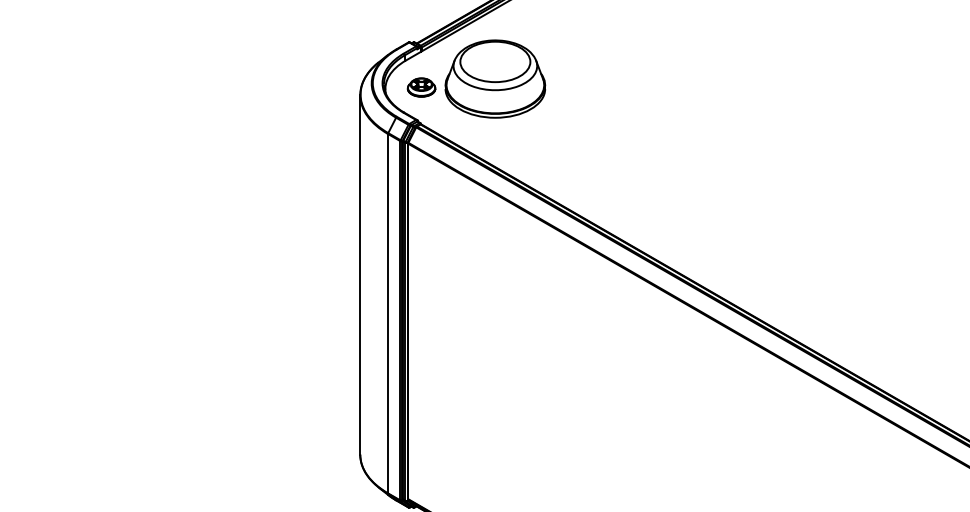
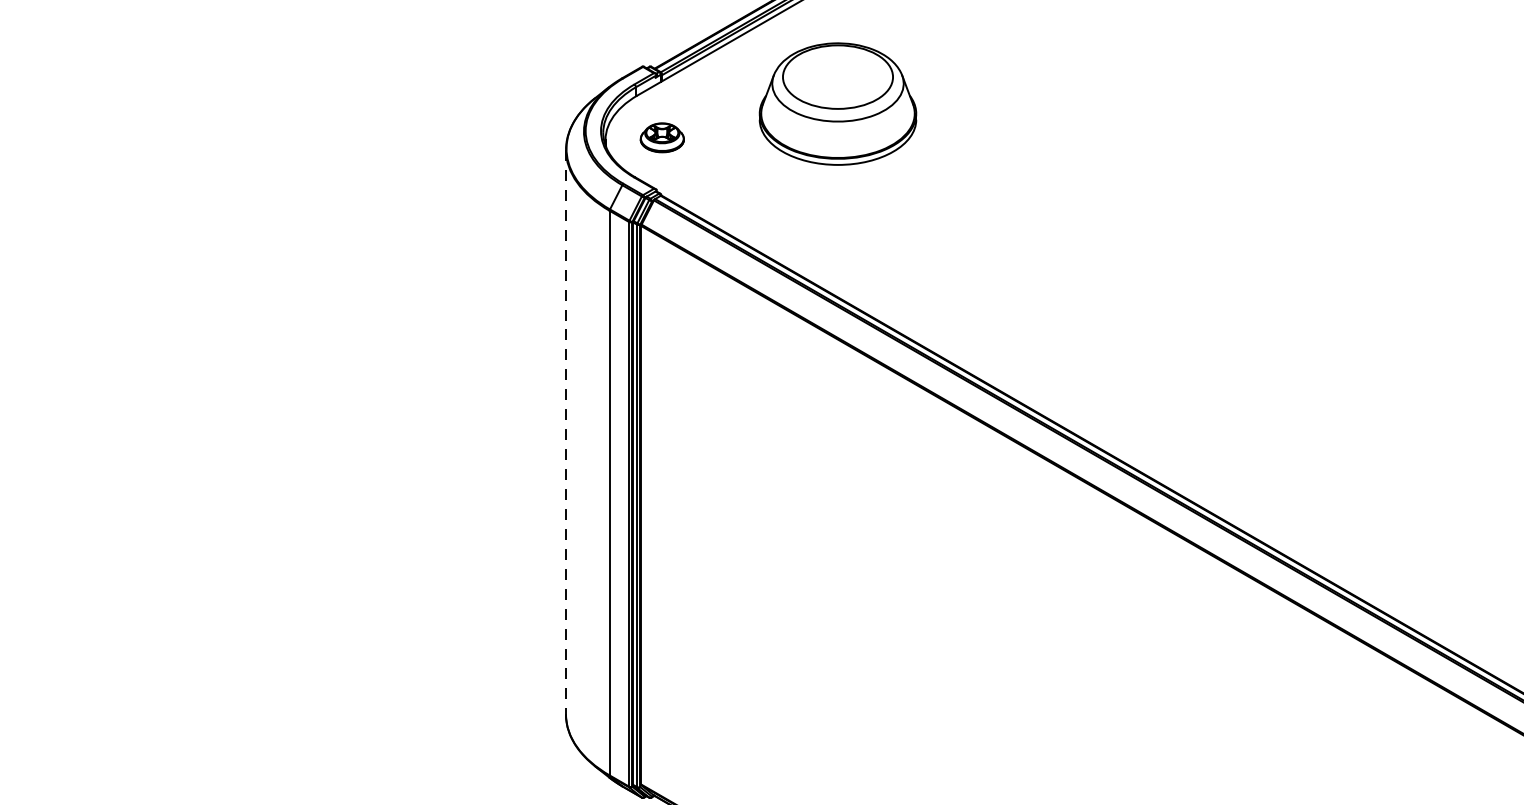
part: (495, 78) -> (838, 103), moved
line: (360, 274) -> (566, 431), solid -> dashed

